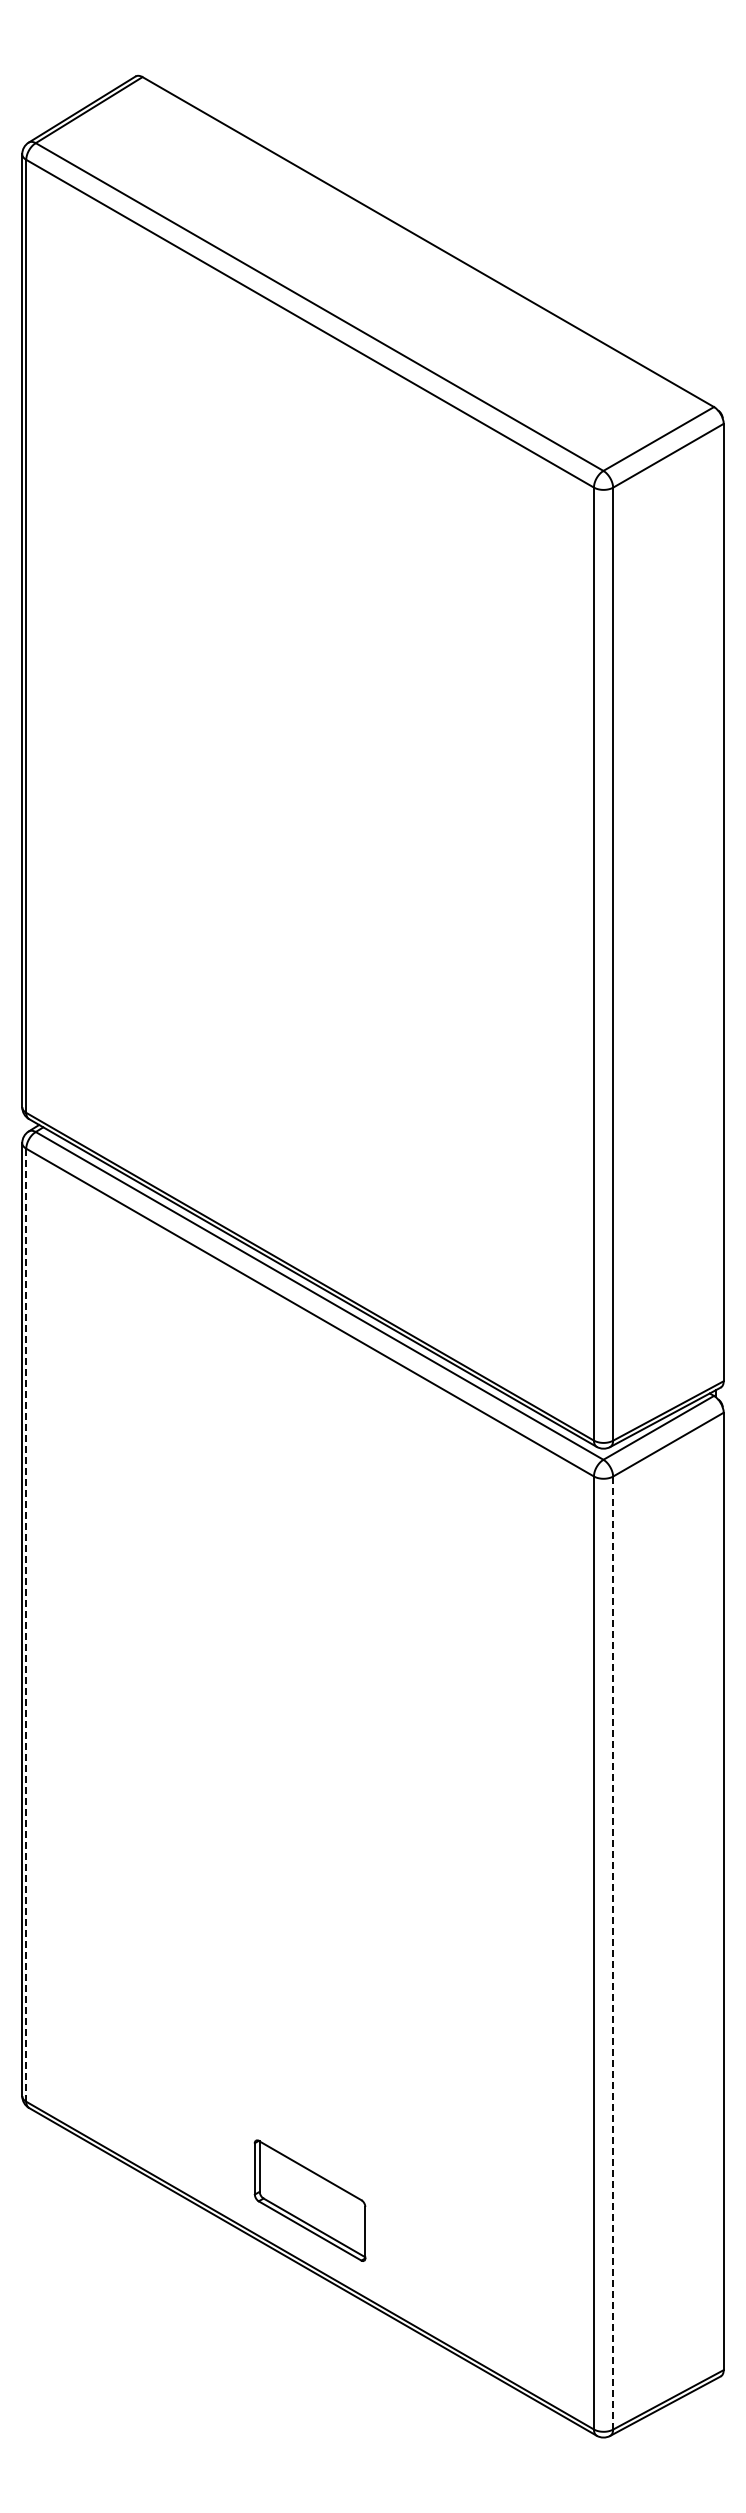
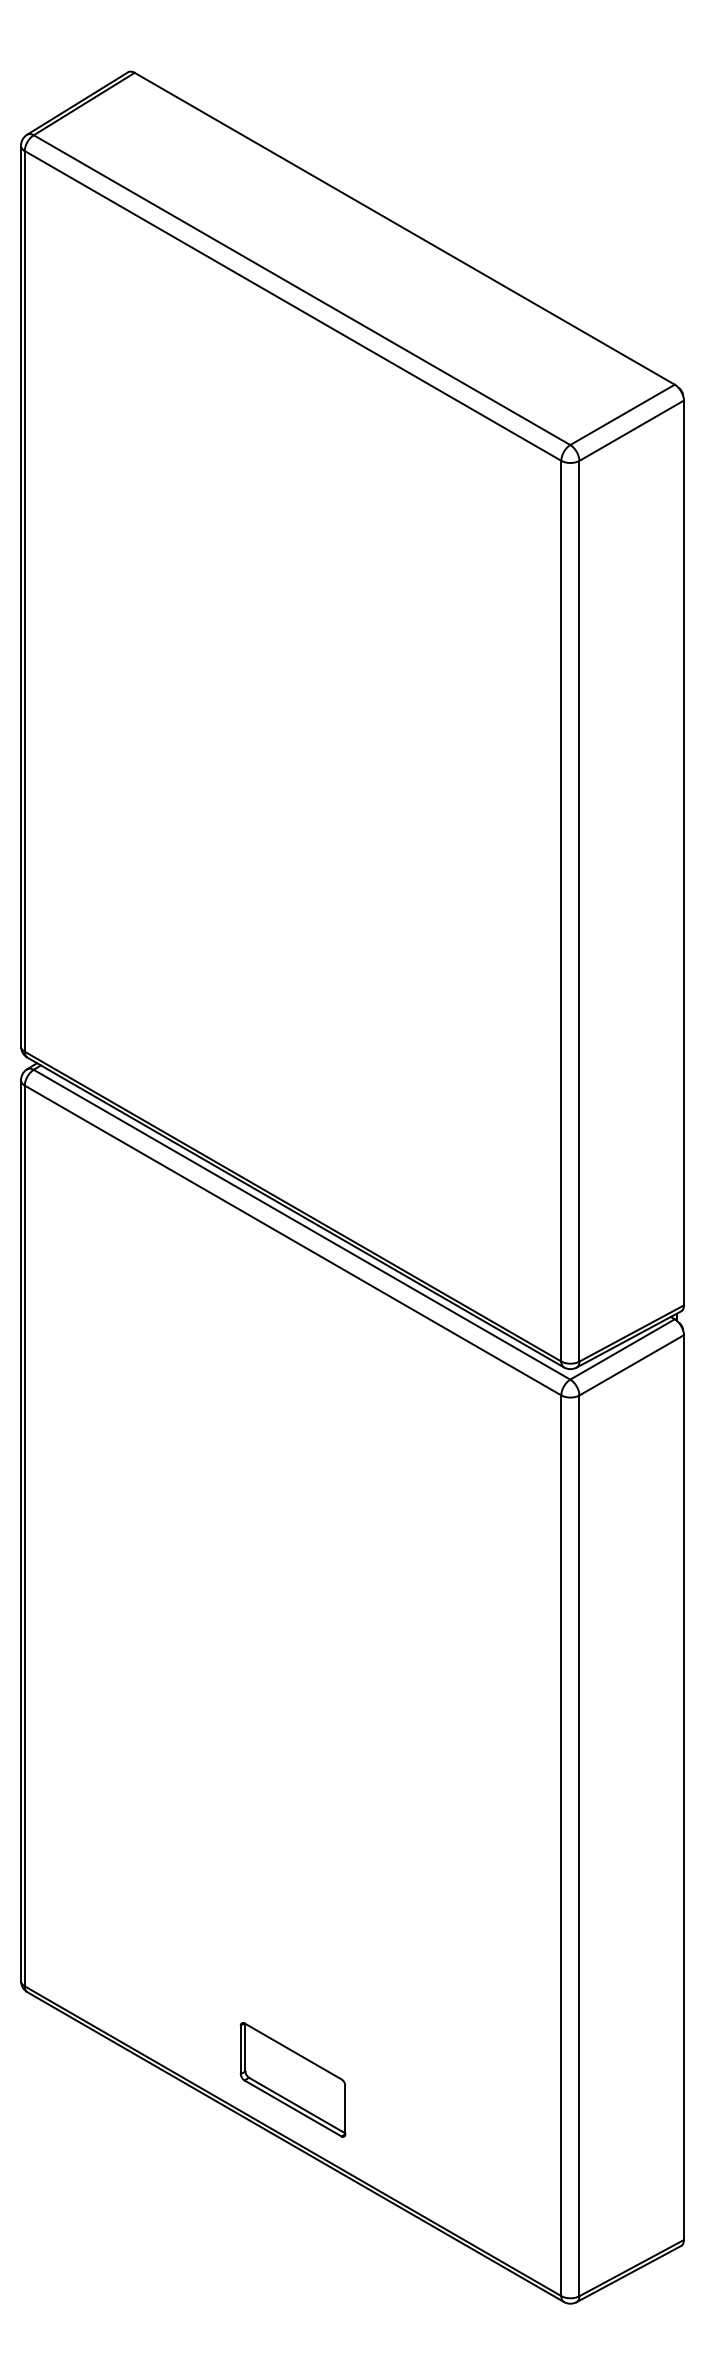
line: (26, 1625) -> (25, 1536), dashed -> solid
line: (613, 1953) -> (579, 1846), dashed -> solid

